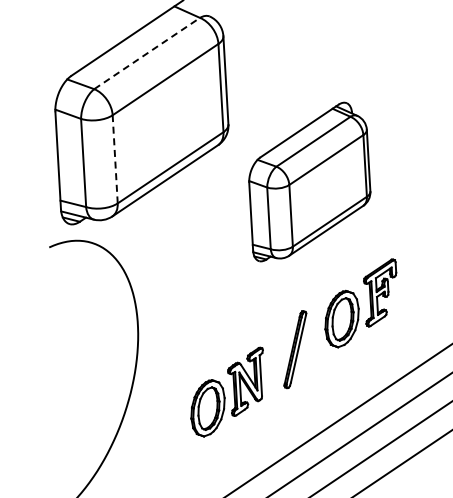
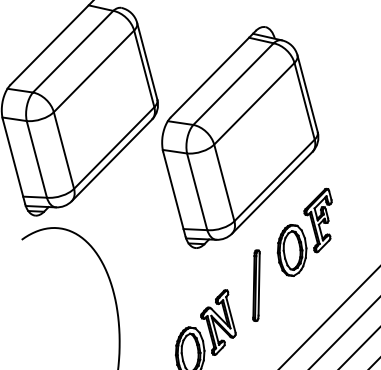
line: (147, 53) -> (73, 51), dashed -> solid
line: (115, 158) -> (64, 149), dashed -> solid
part: (309, 181) -> (238, 135), size x1.43

